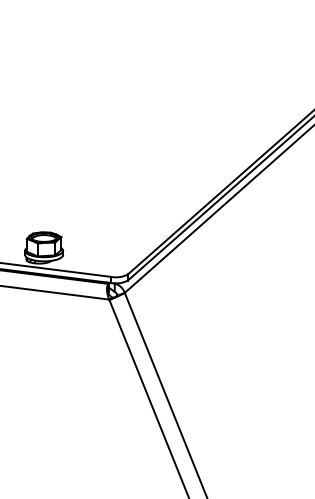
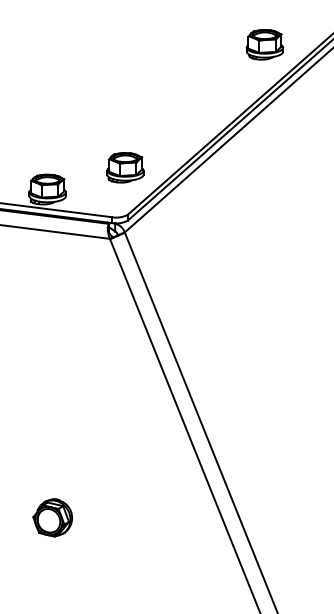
part: (270, 96) -> (264, 44), added
part: (125, 224) -> (125, 167), added

